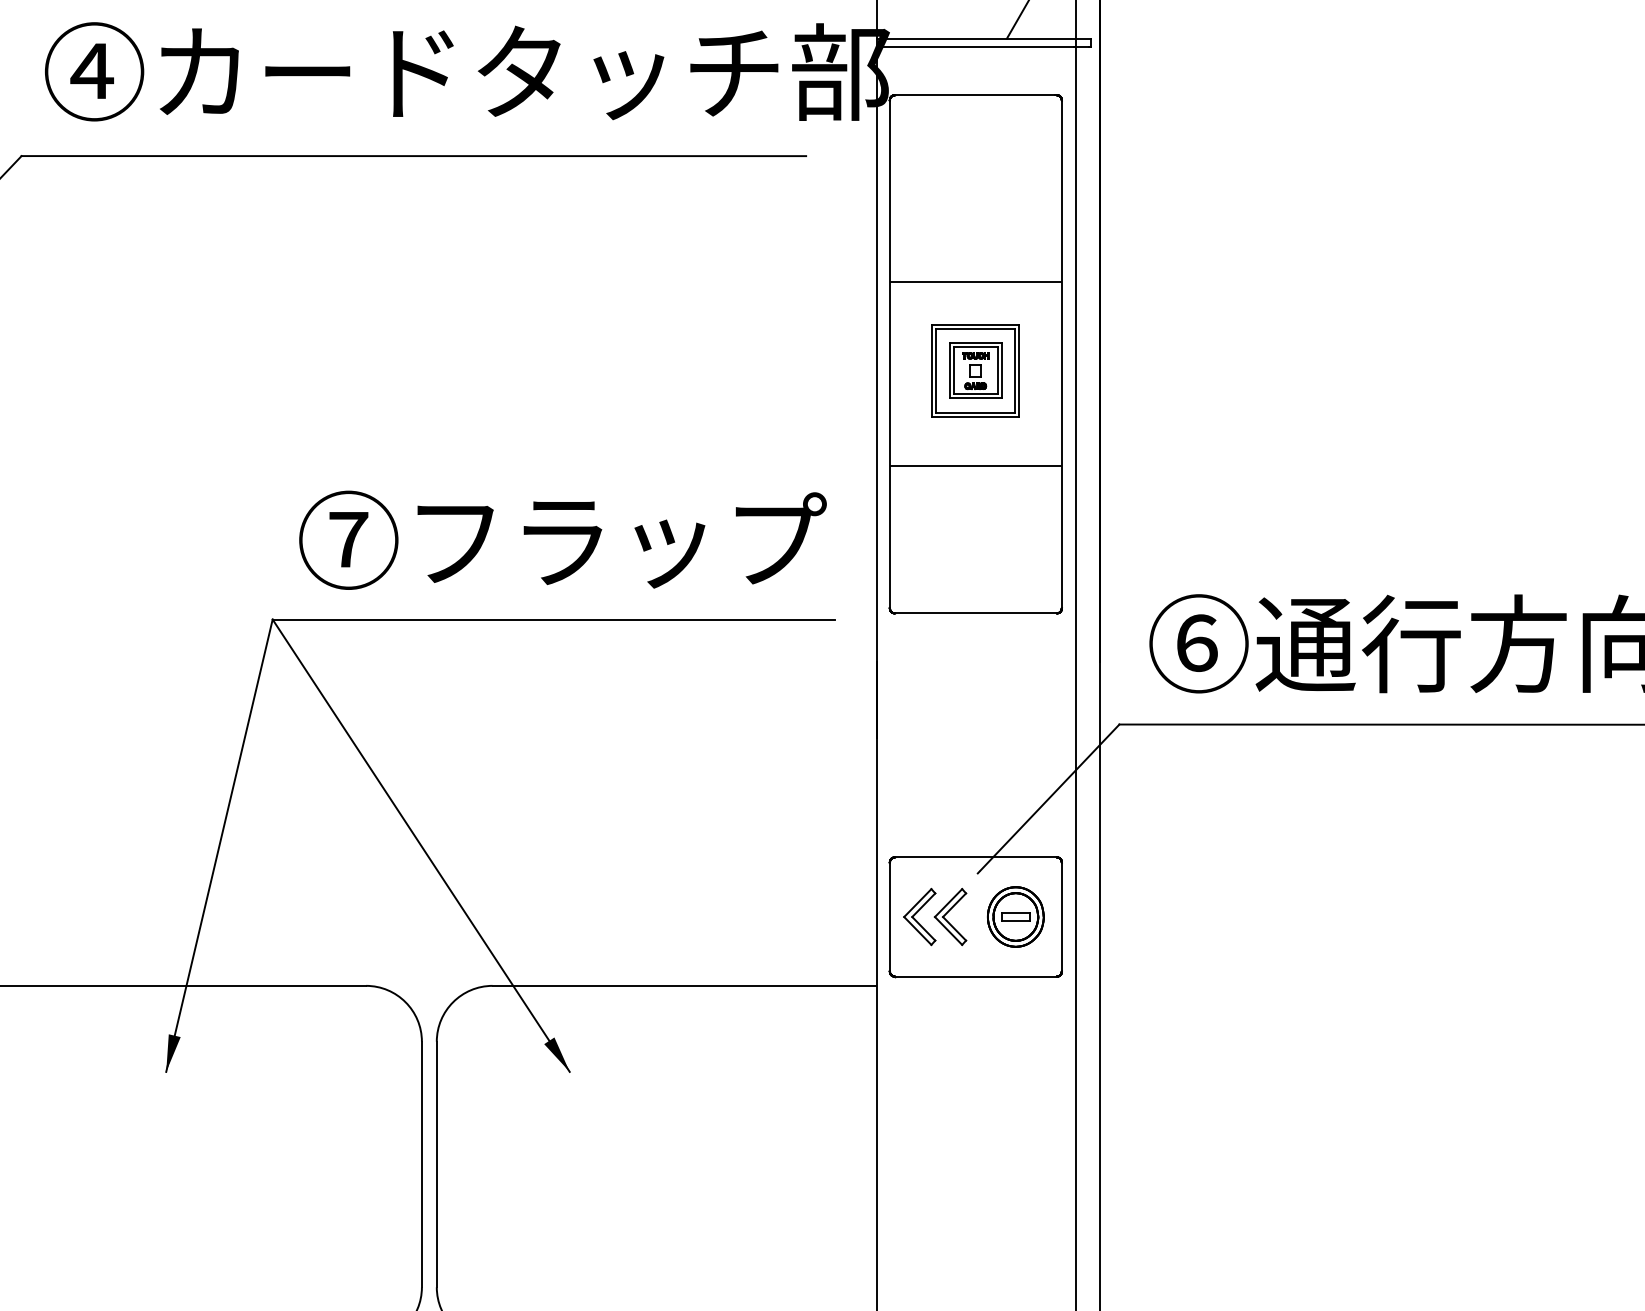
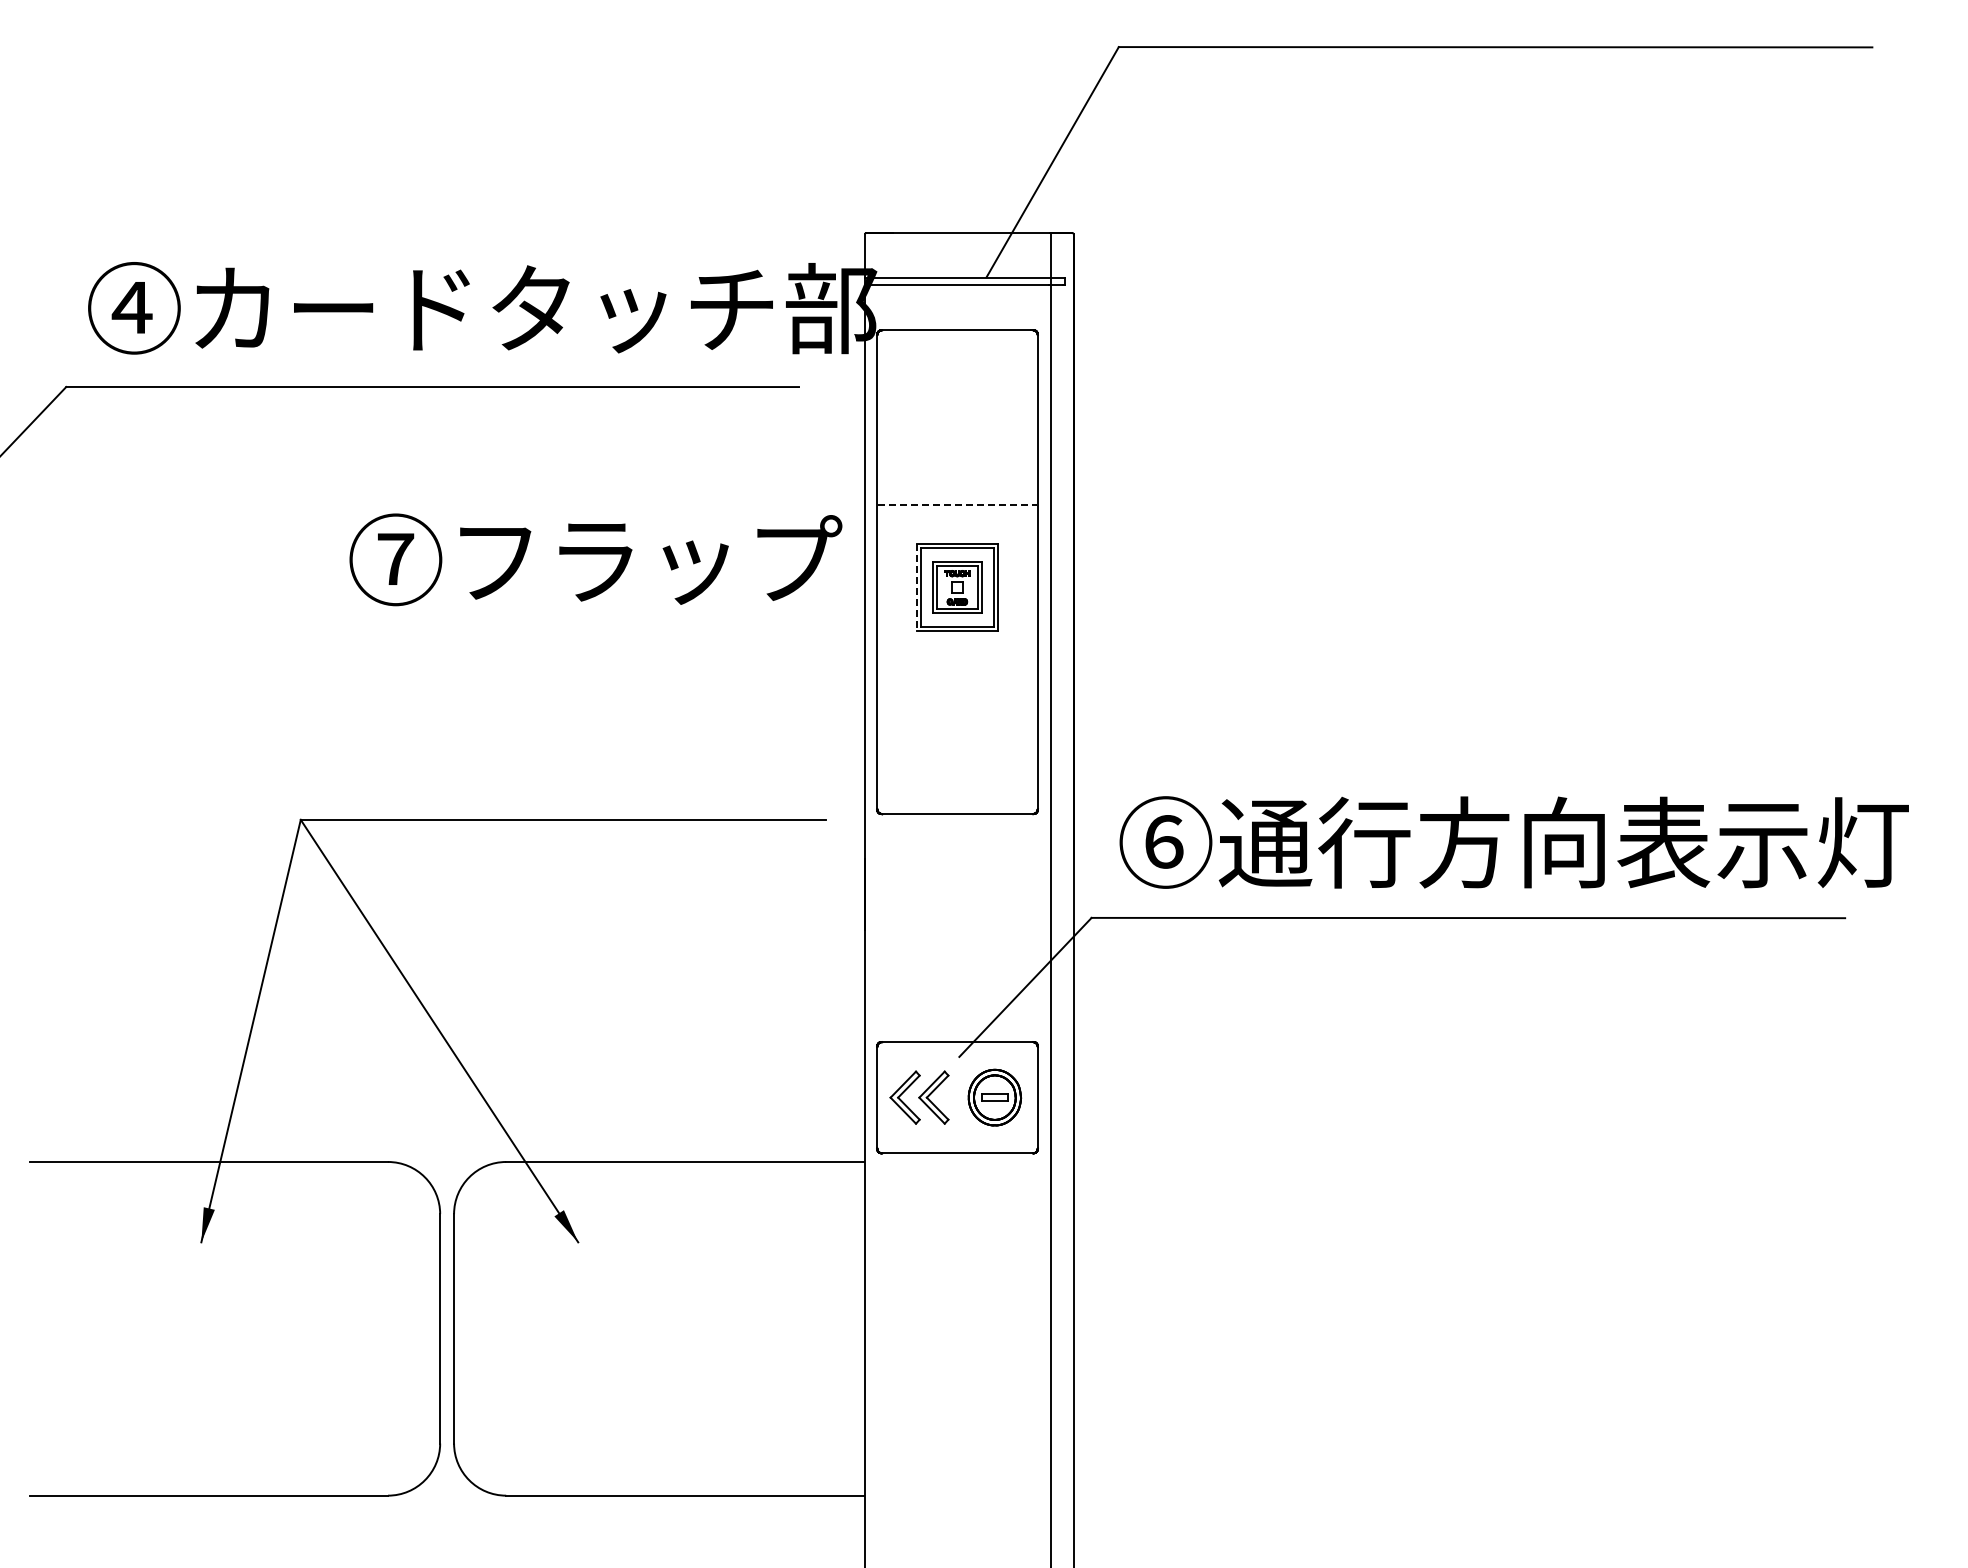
line: (976, 281) -> (958, 504), solid -> dashed
line: (931, 371) -> (916, 588), solid -> dashed
line: (975, 466) -> (957, 676), removed
text: (562, 539) -> (595, 559), moved

